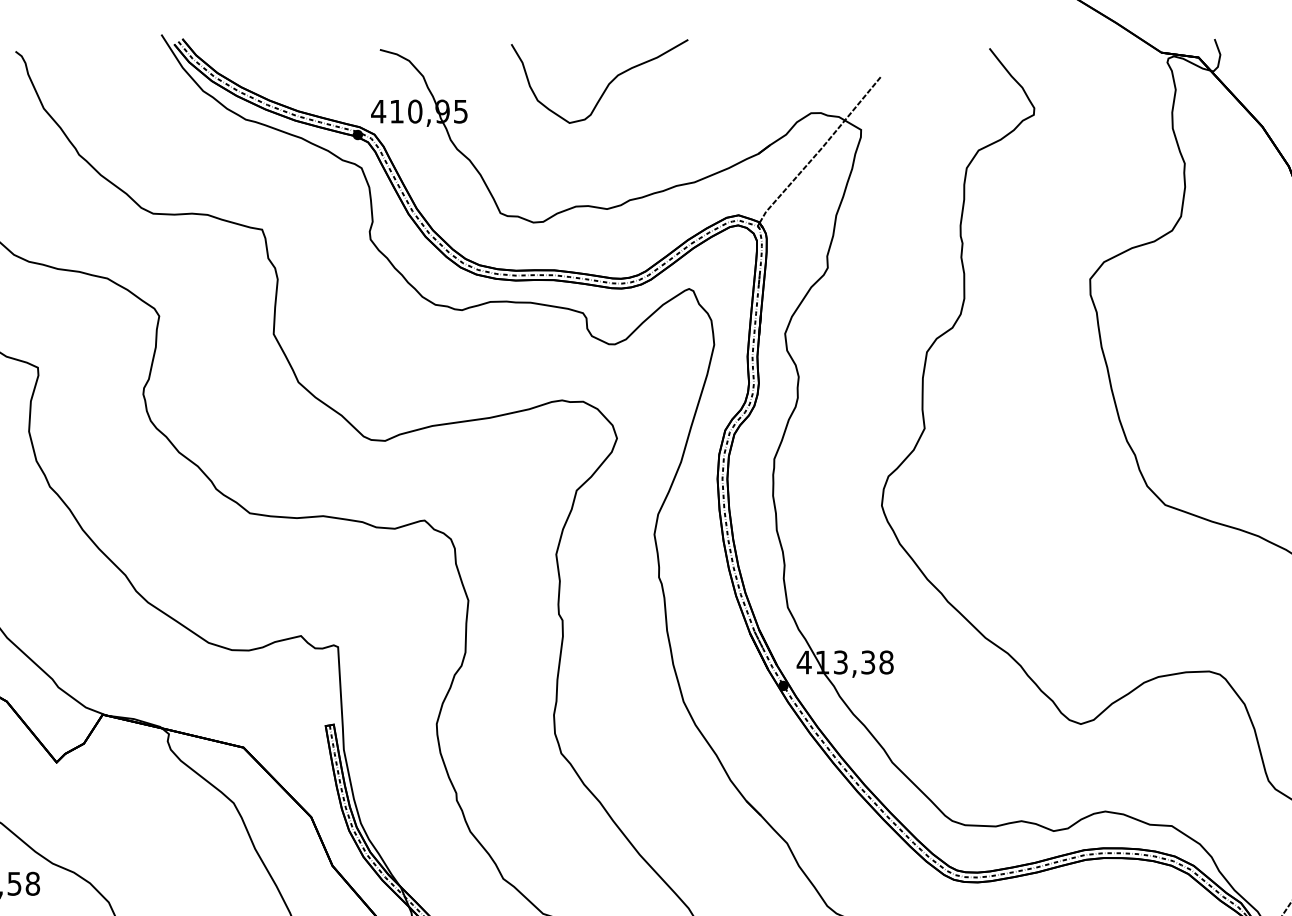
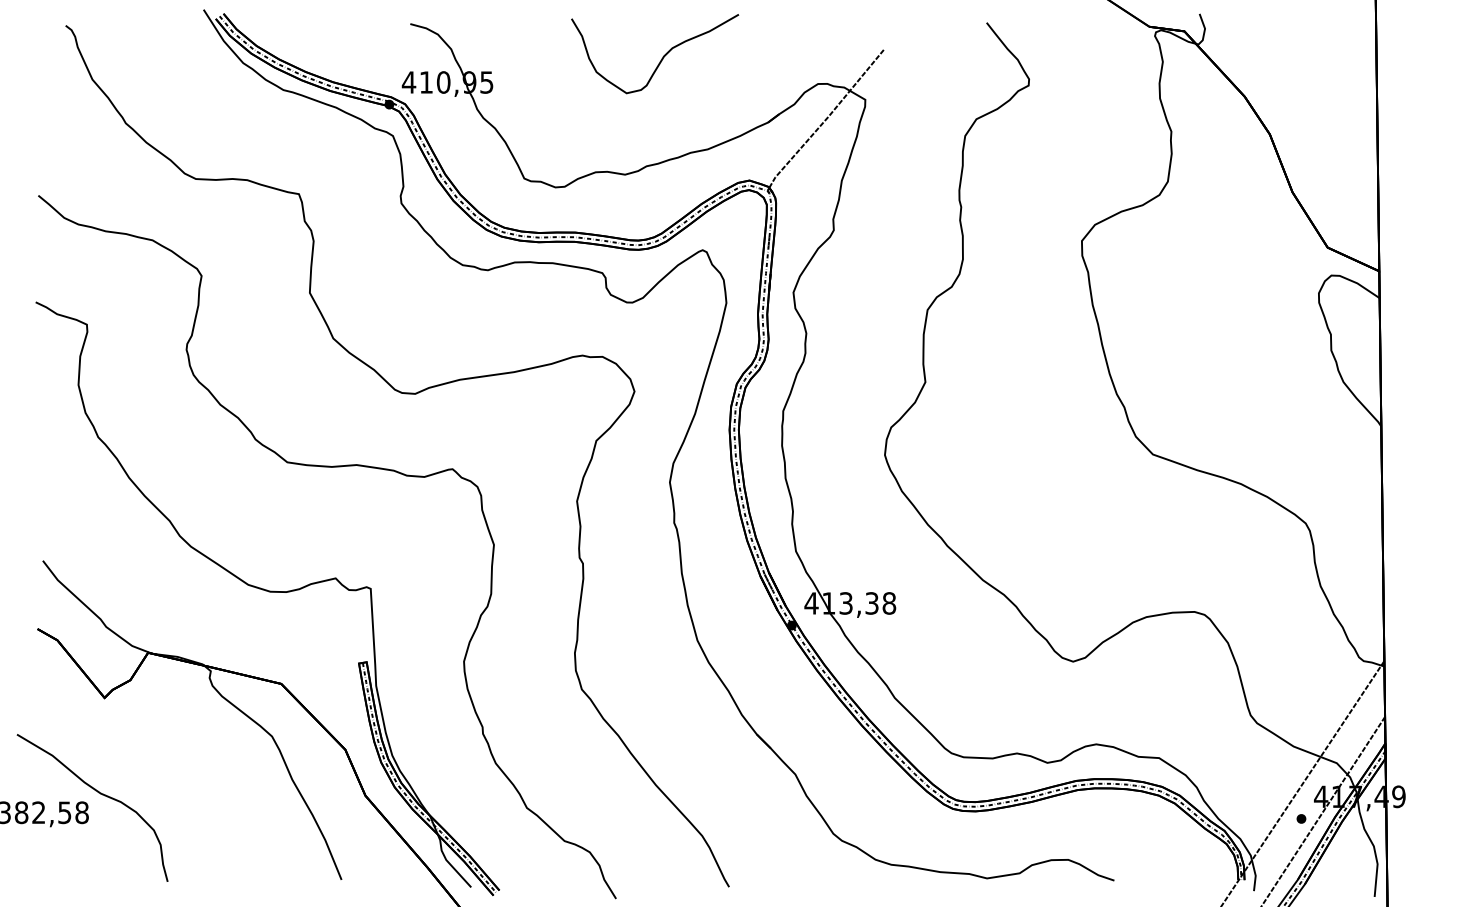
curve: (606, 86) -> (661, 58), moved

